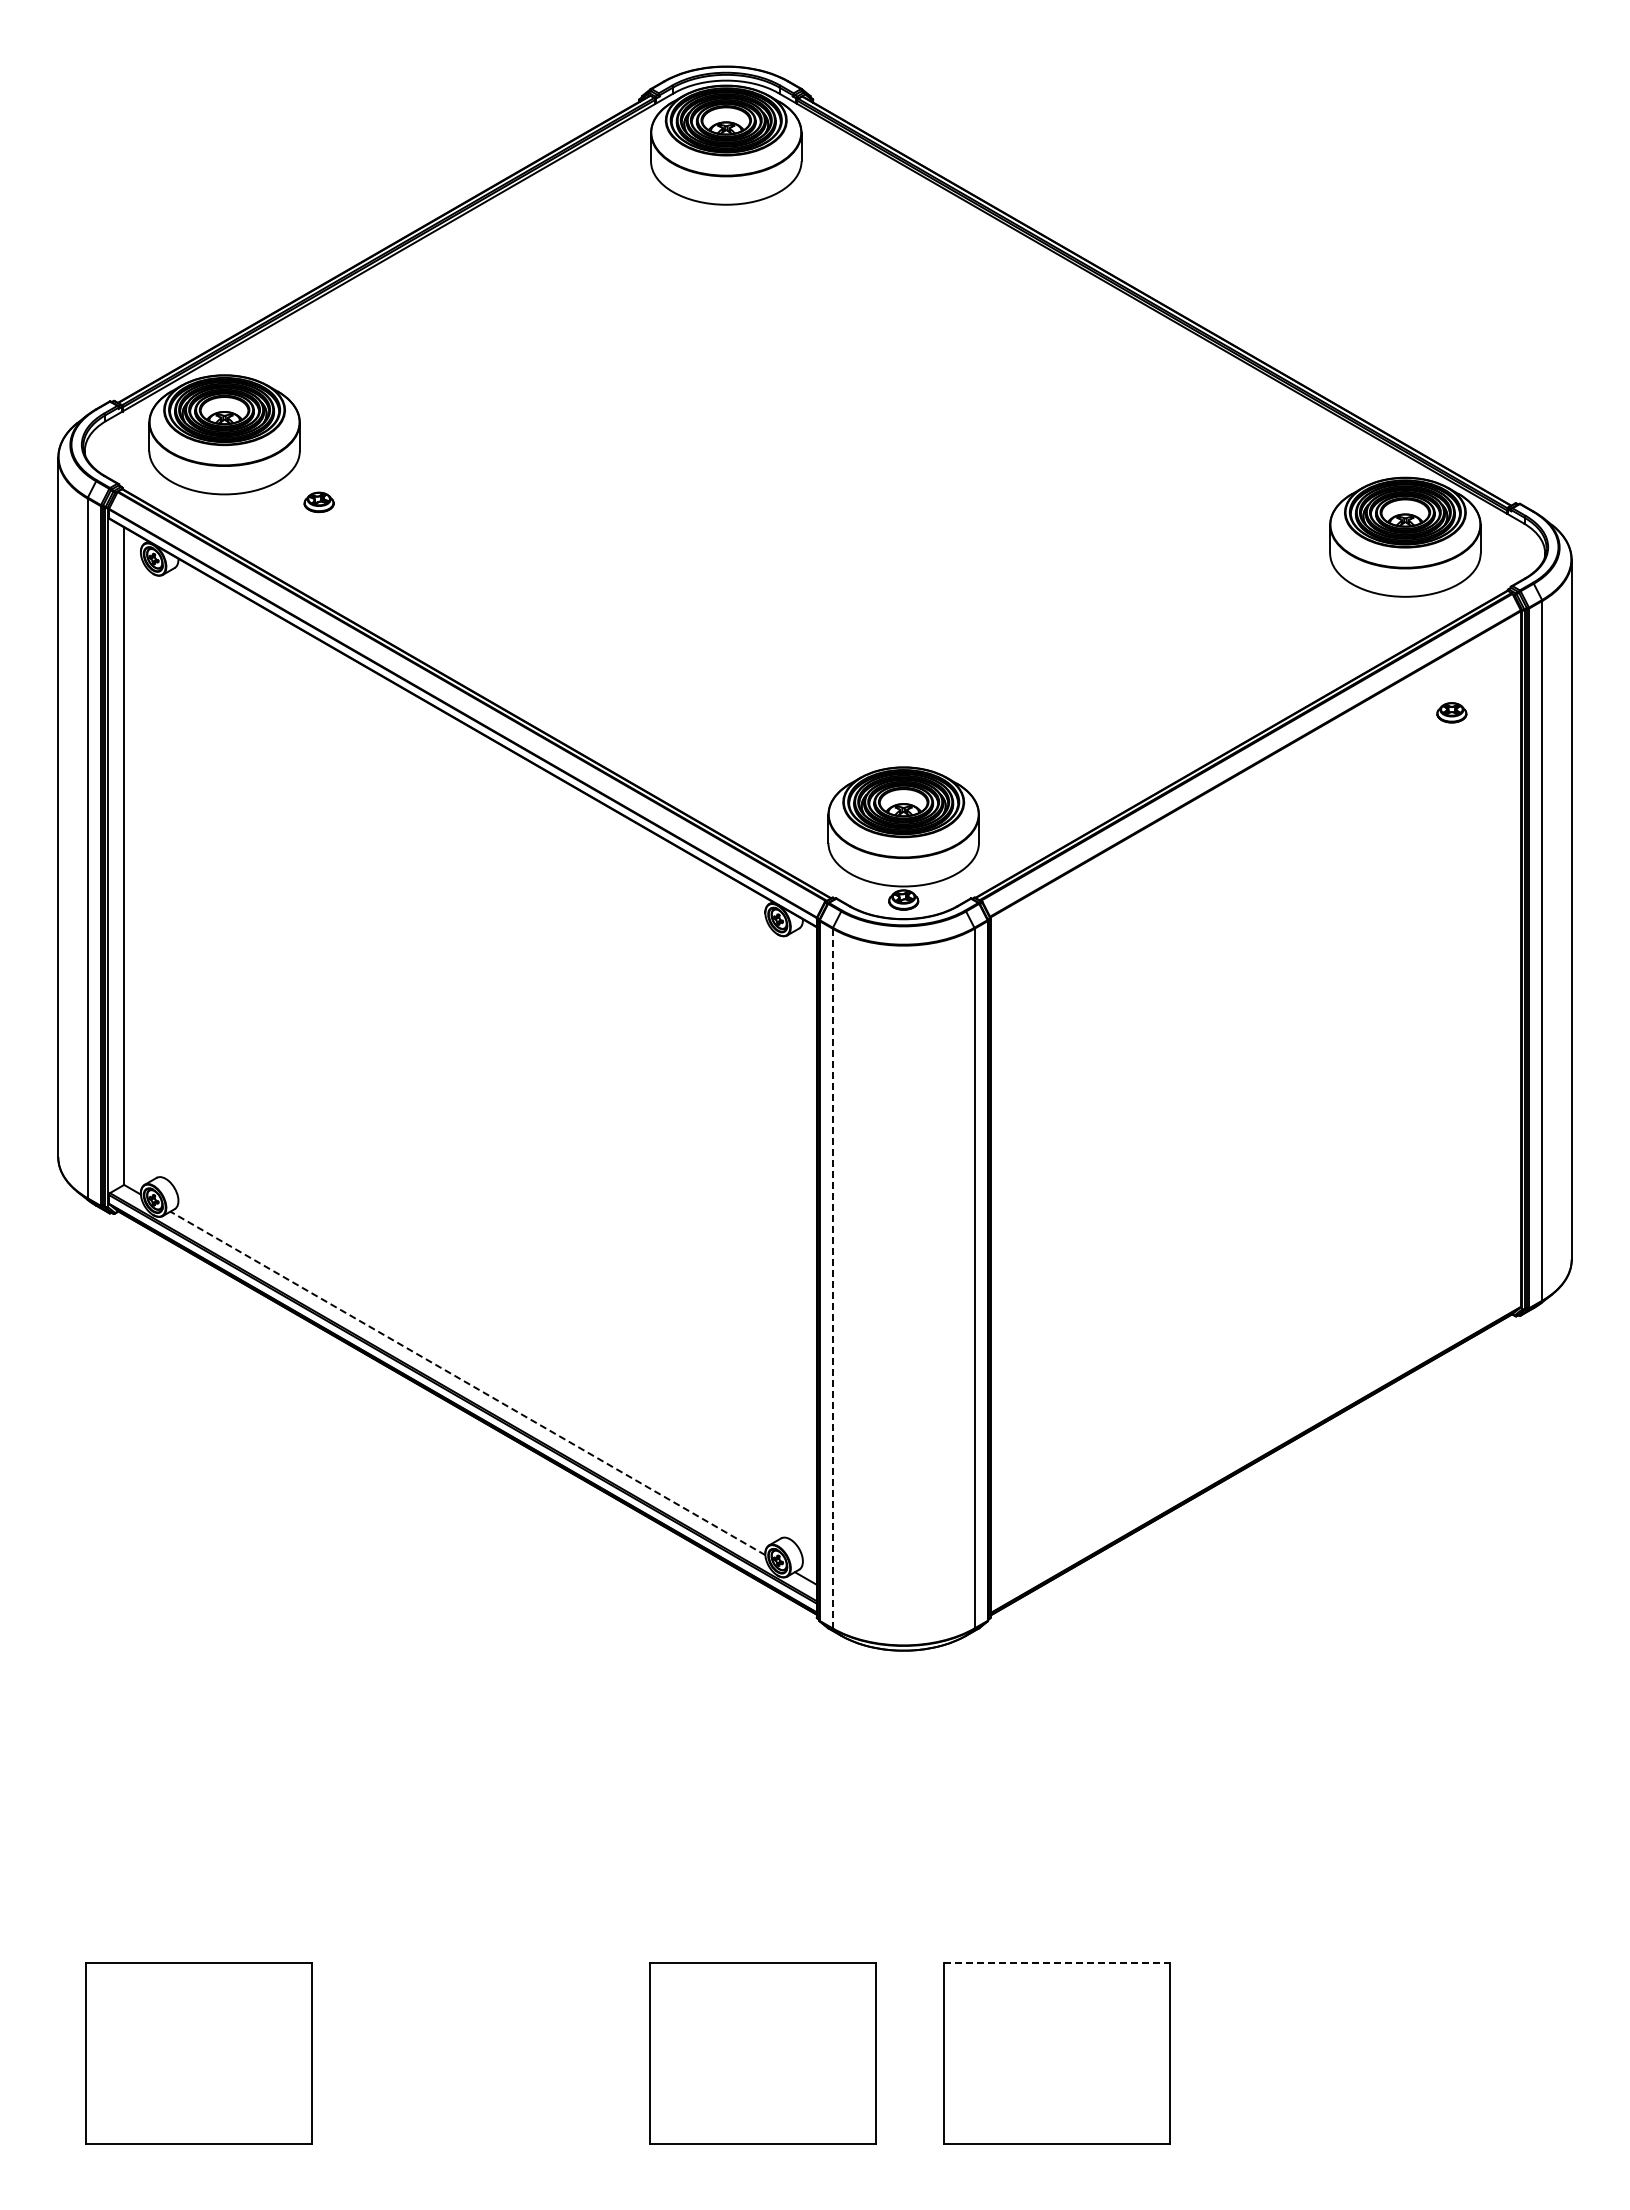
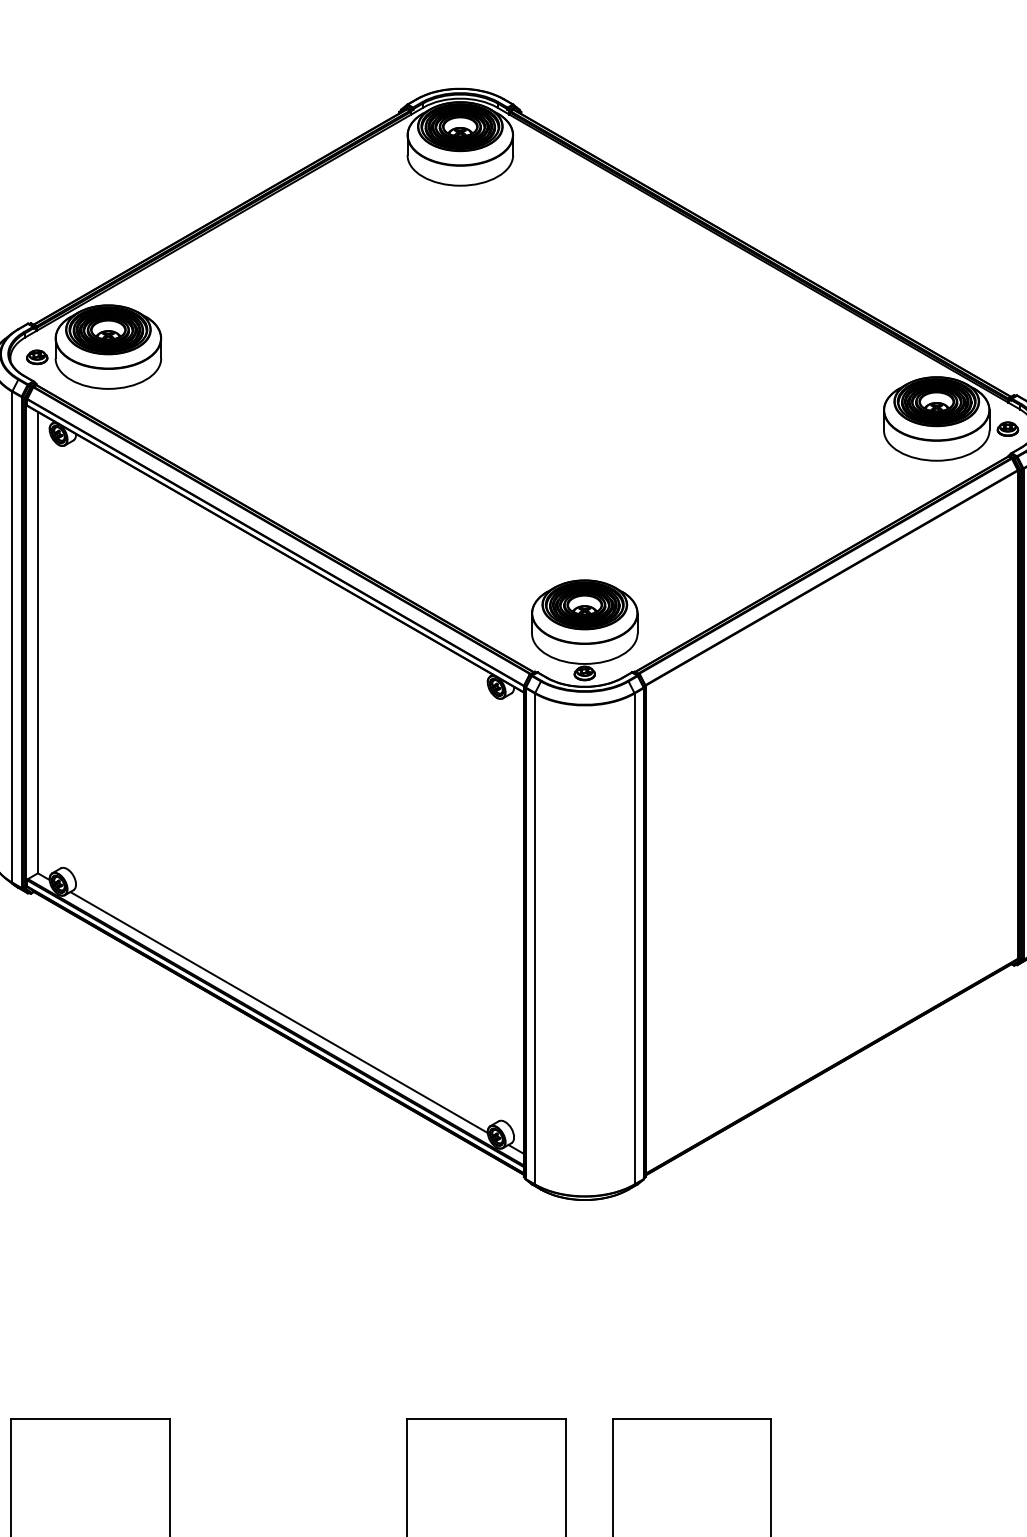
part: (318, 502) -> (36, 357), moved
part: (1451, 712) -> (1007, 428), moved
line: (832, 1278) -> (534, 938), dashed -> solid
line: (467, 1383) -> (278, 1012), dashed -> solid
line: (1056, 1963) -> (691, 1419), dashed -> solid

